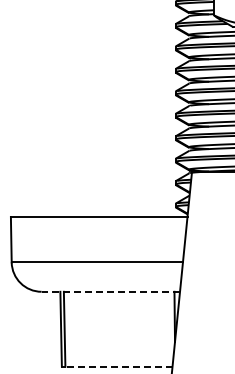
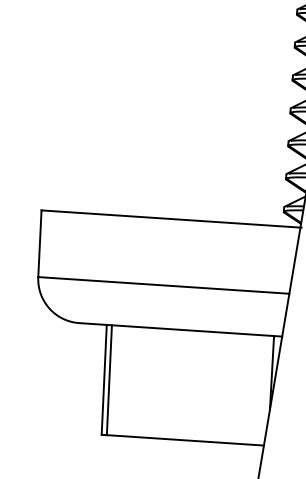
line: (110, 291) -> (180, 329), dashed -> solid
line: (118, 366) -> (184, 440), dashed -> solid

